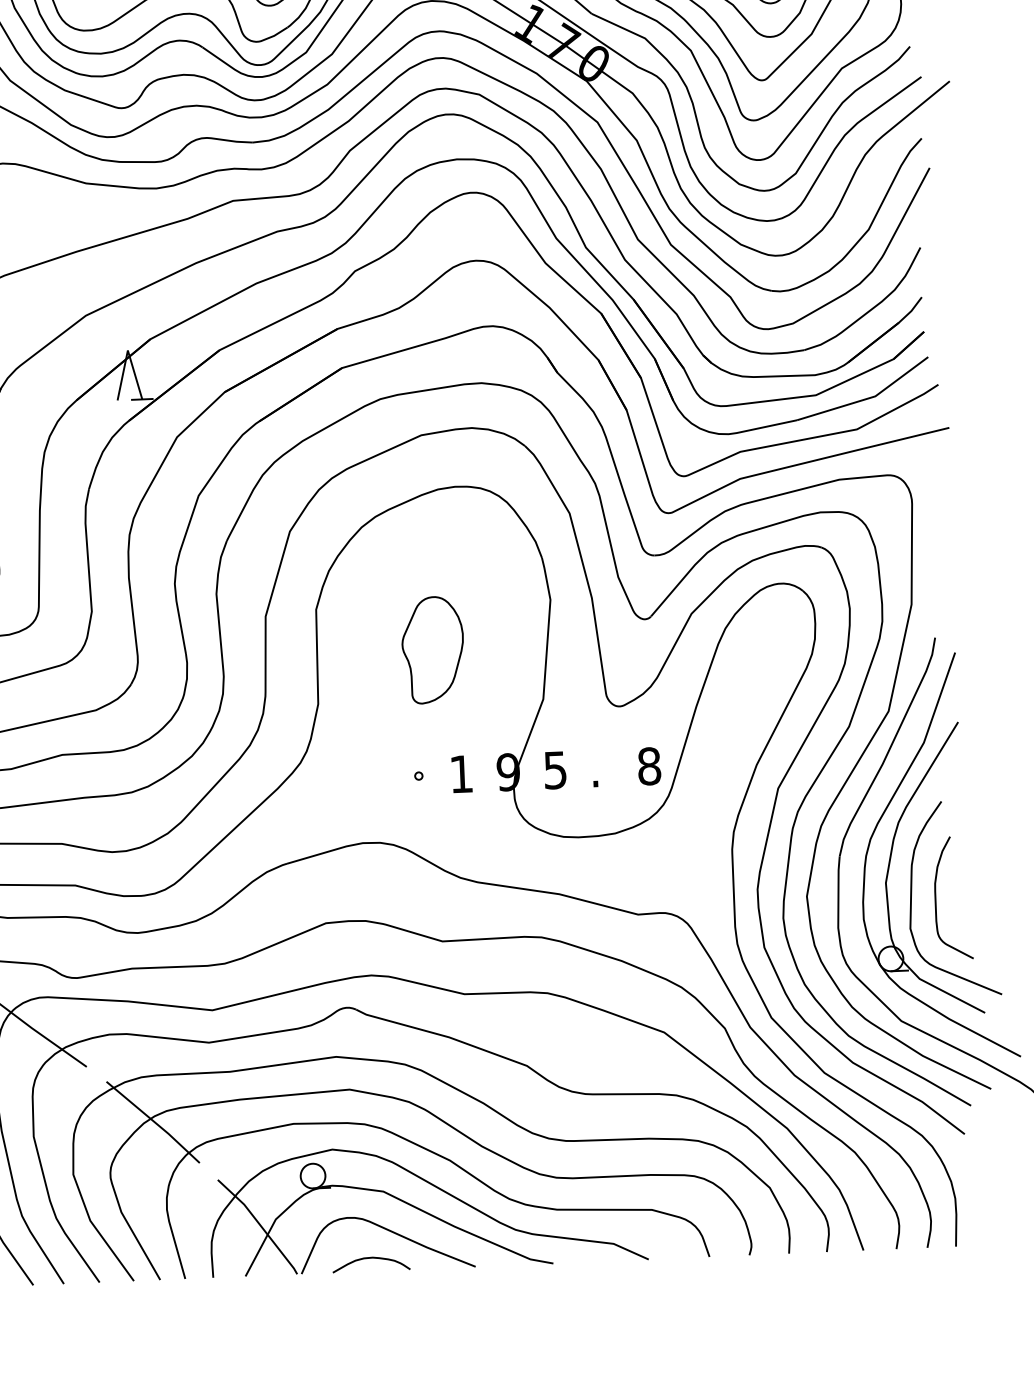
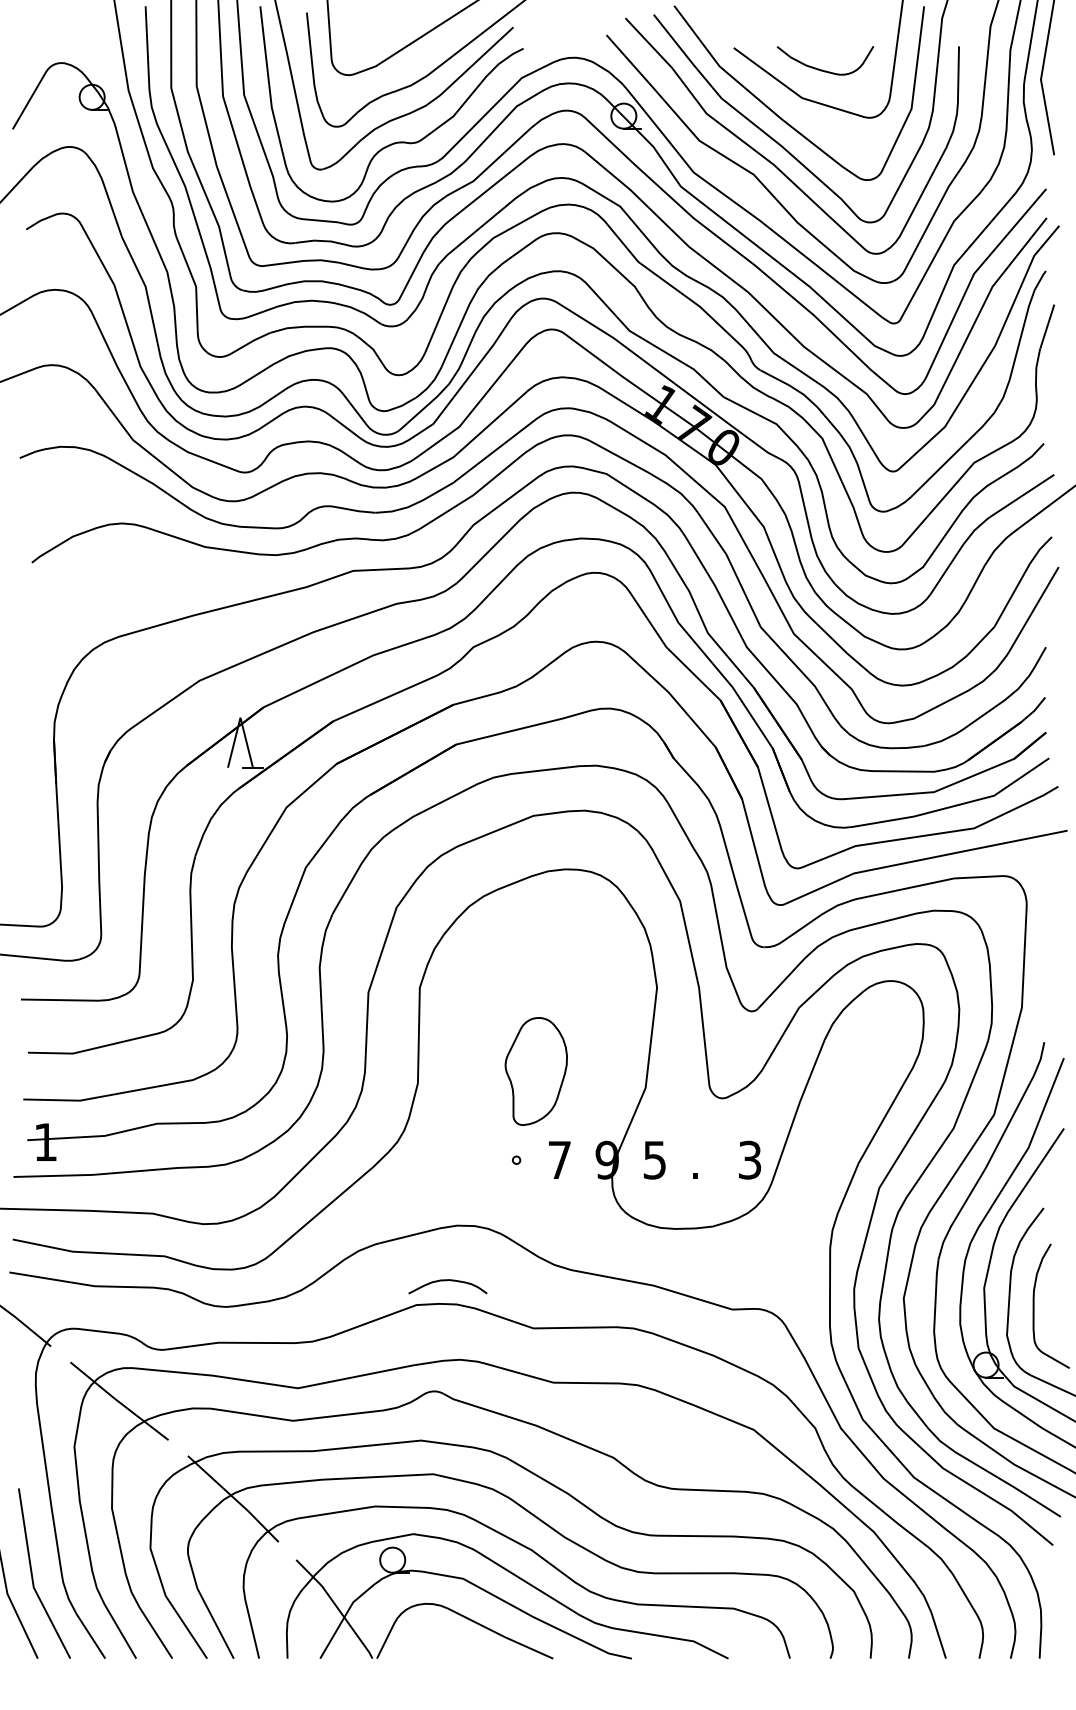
part: (432, 650) -> (535, 1071), moved
text: (648, 765) -> (749, 1159), 8 -> 3
text: (461, 773) -> (559, 1159), 1 -> 7
curve: (370, 1259) -> (447, 1281), moved

